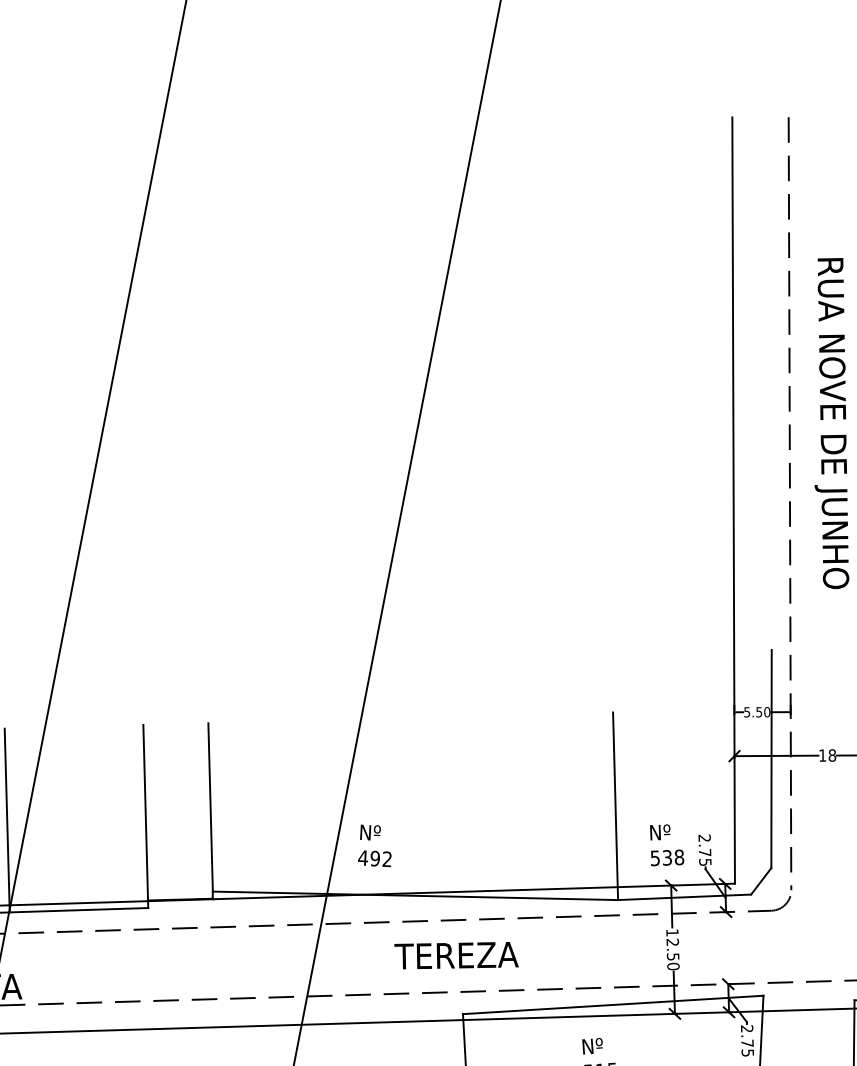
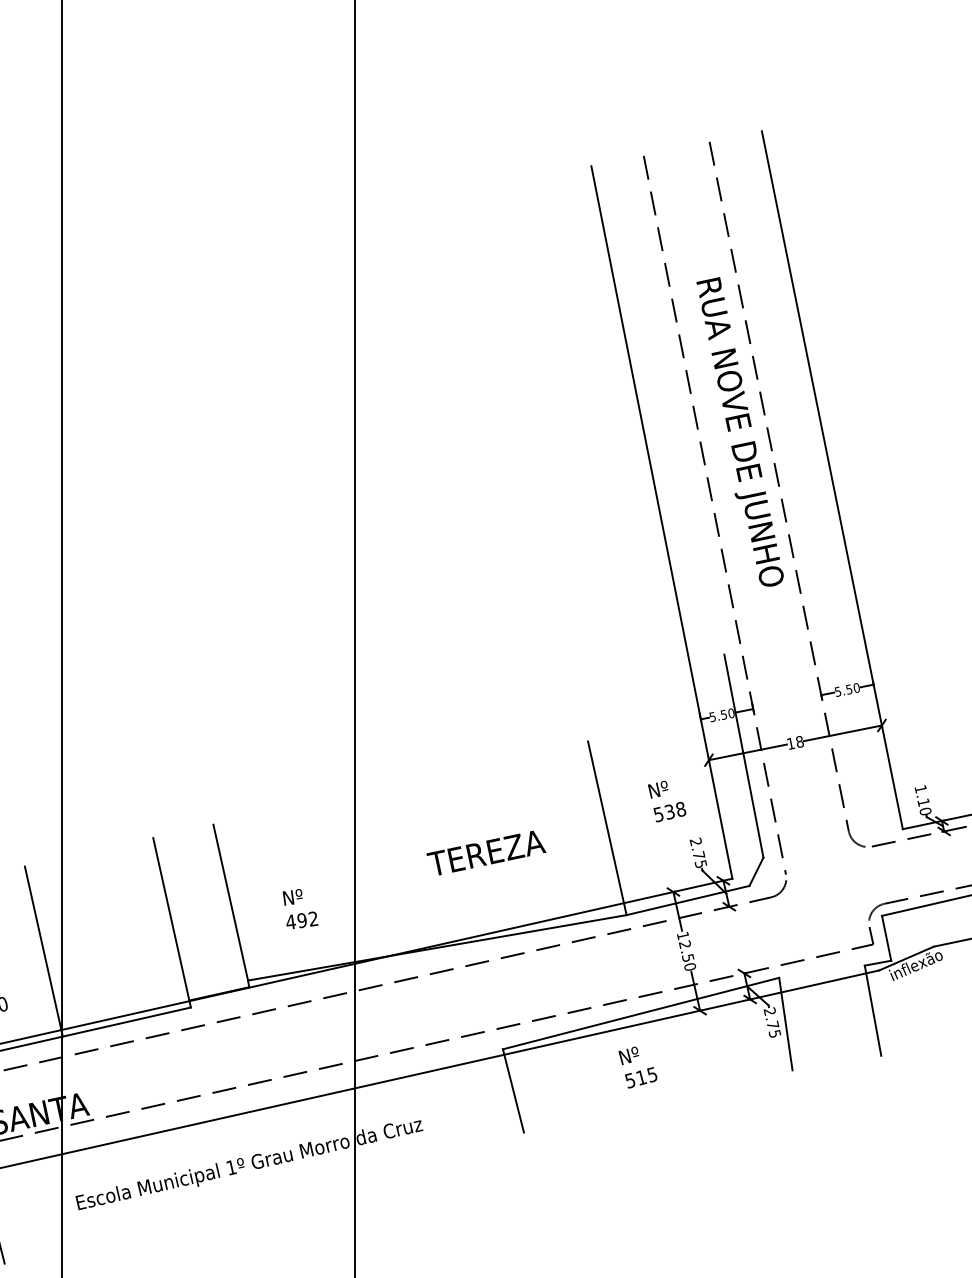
text: (375, 846) -> (300, 909), moved
text: (667, 846) -> (667, 801), moved
text: (456, 955) -> (486, 852), moved

